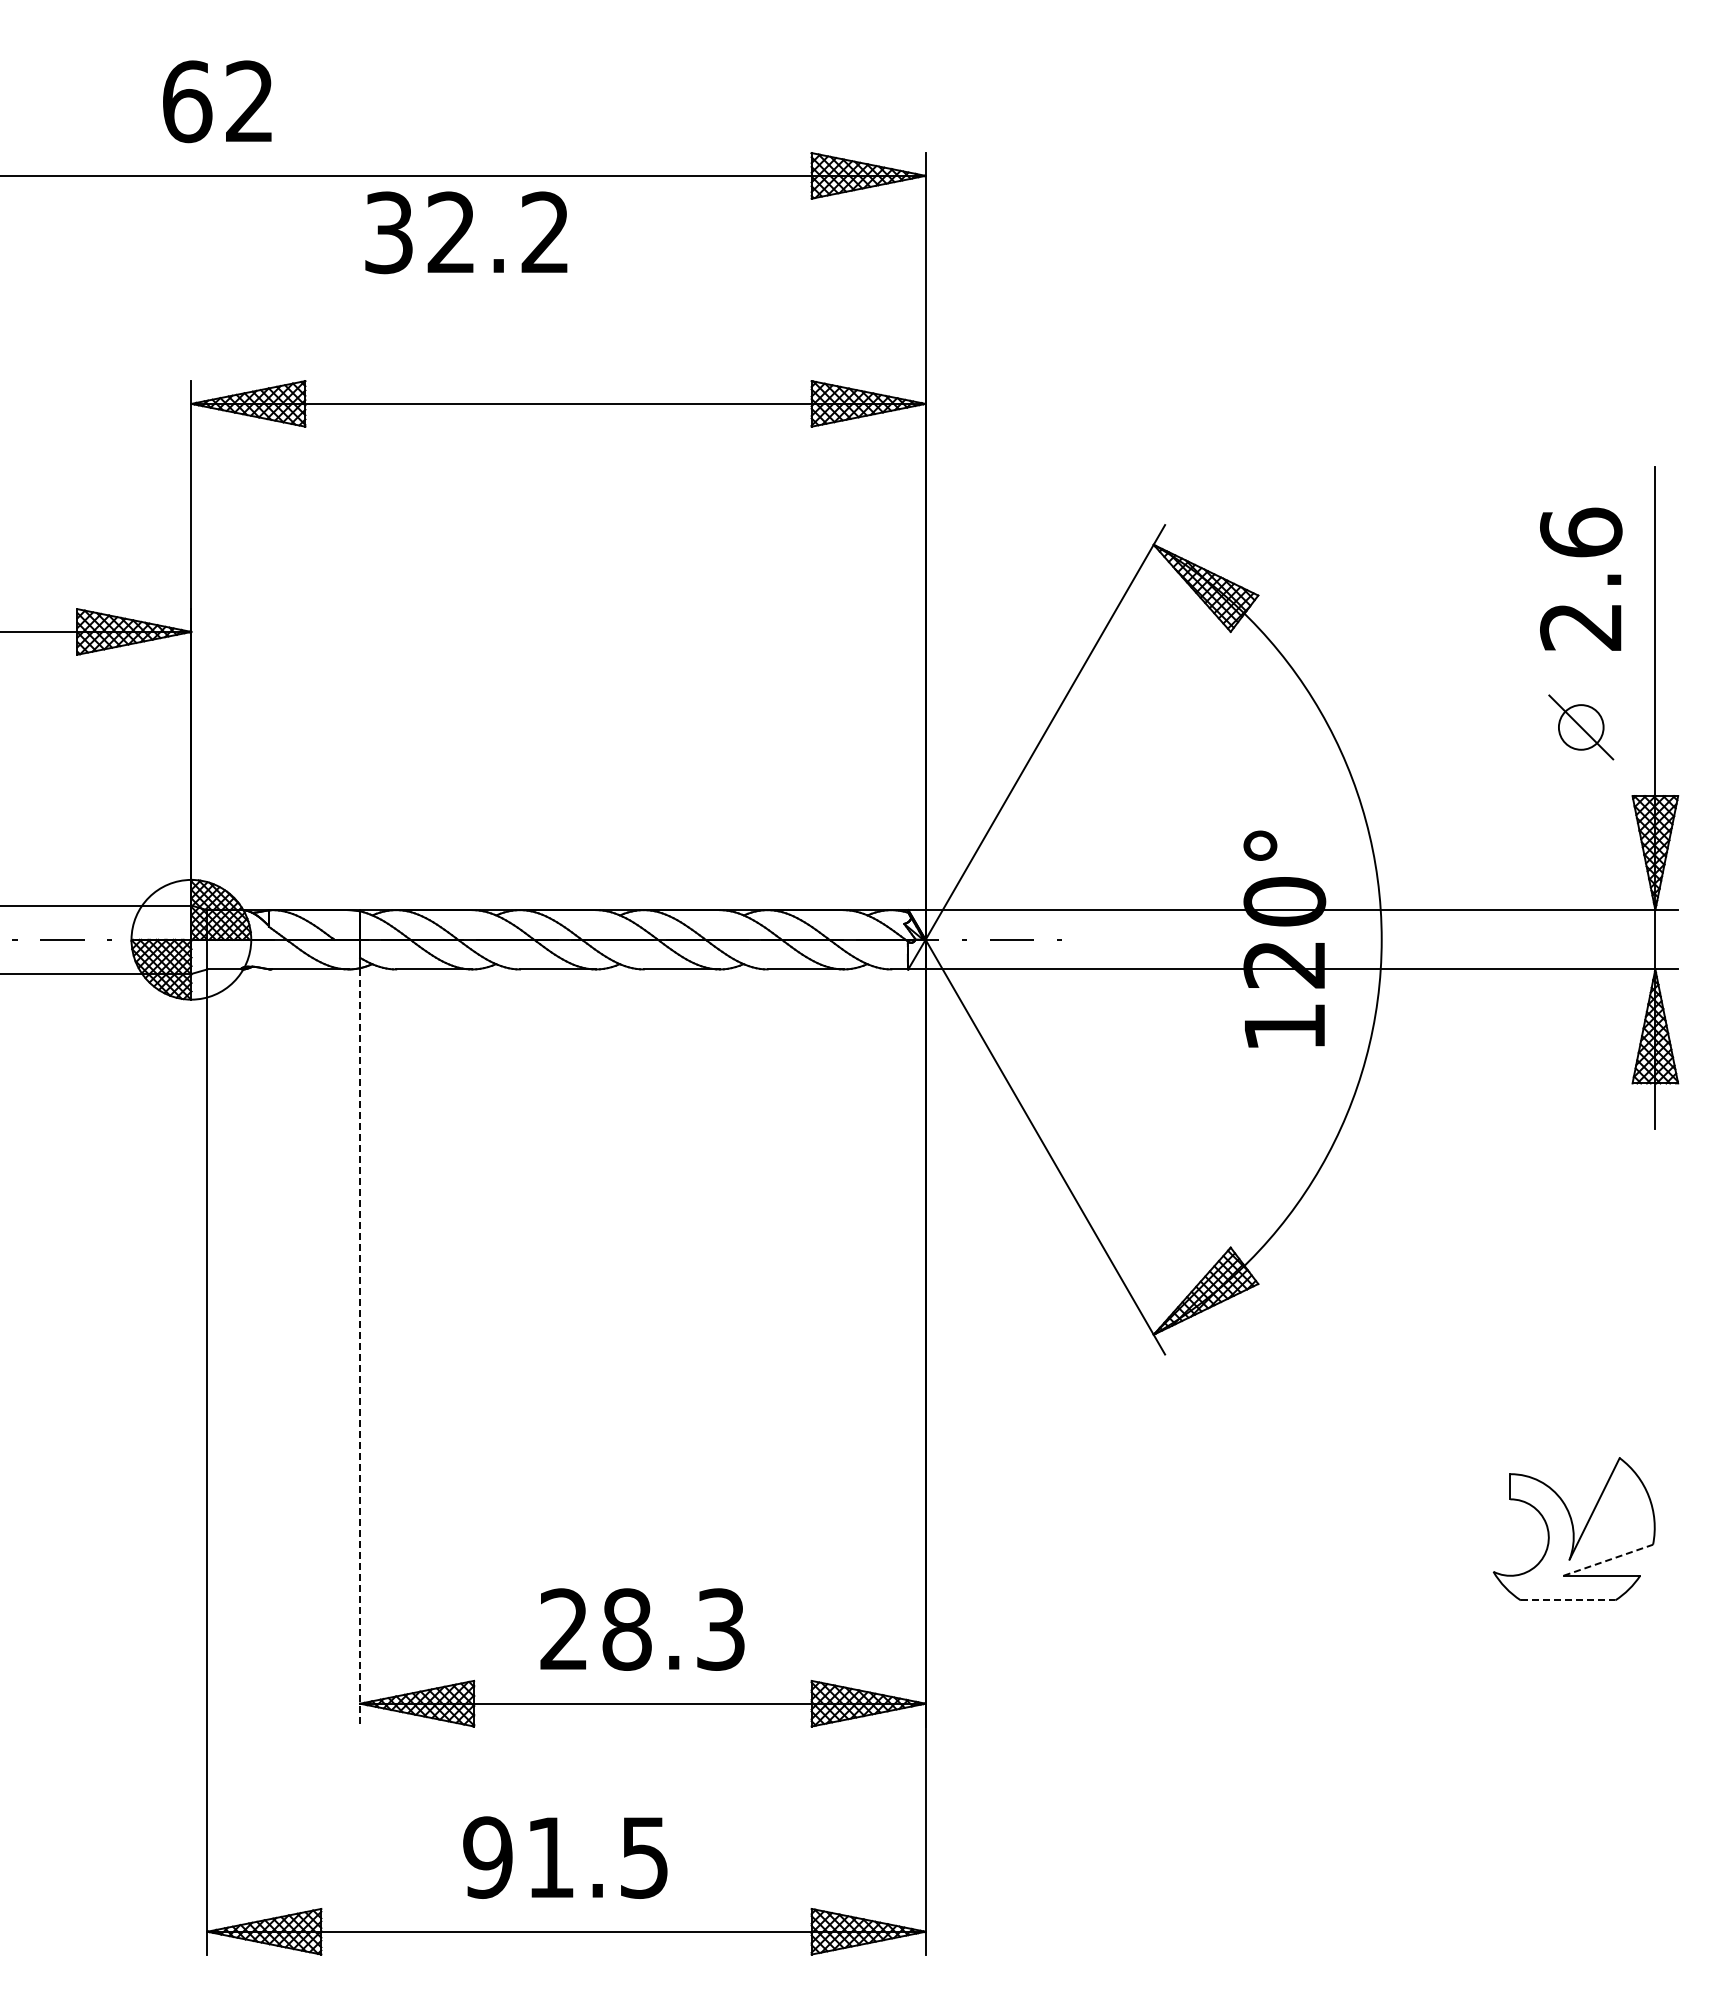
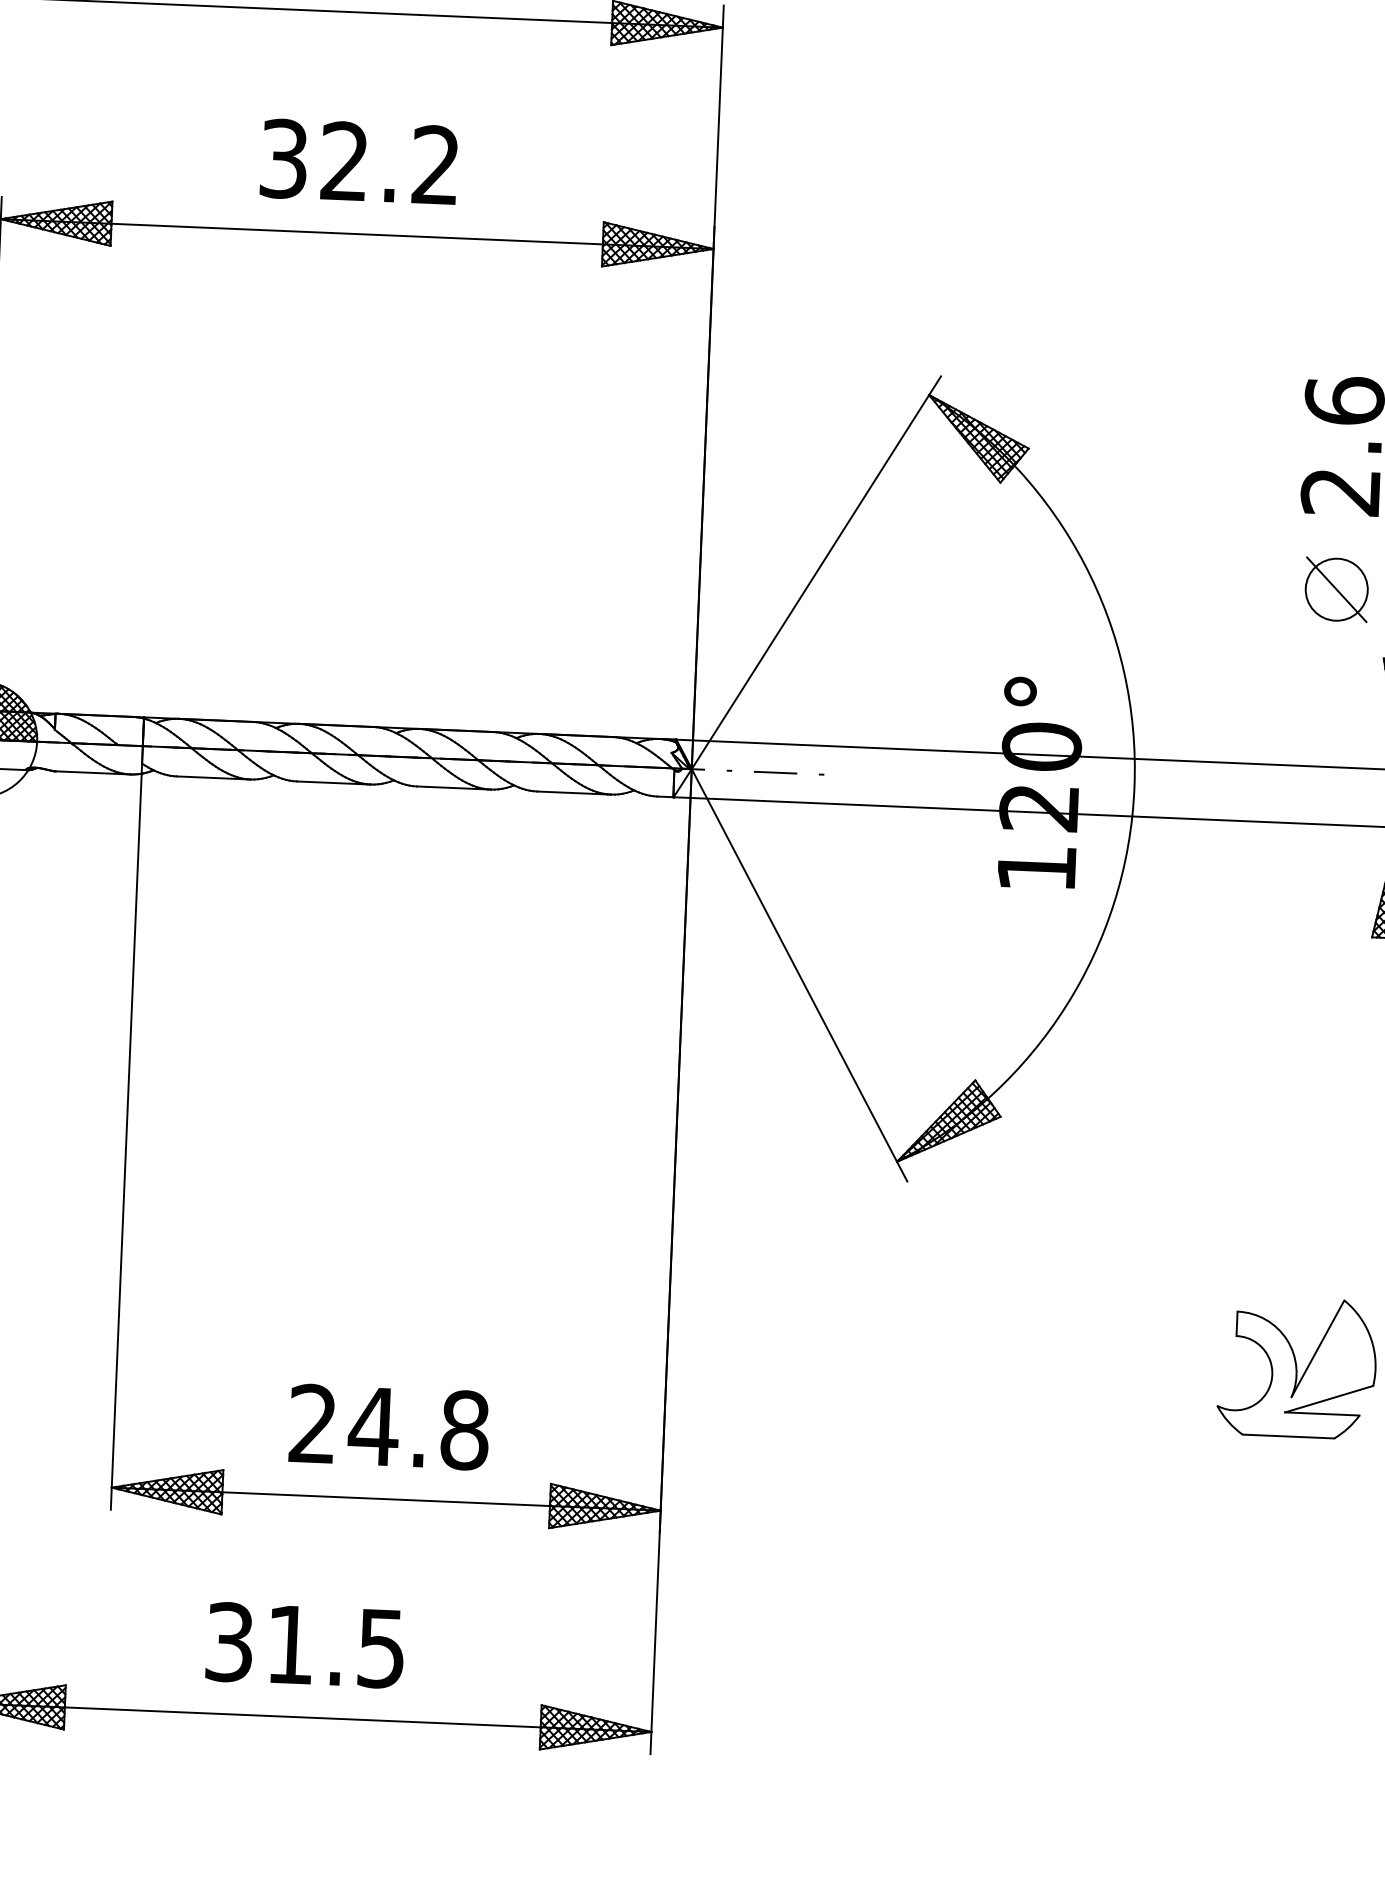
text: (466, 232) -> (359, 161), moved
circle: (1581, 727) -> (1336, 589), size x1.43
line: (360, 1347) -> (126, 1141), dashed -> solid
line: (1608, 1560) -> (1329, 1399), dashed -> solid
line: (1568, 1600) -> (1288, 1436), dashed -> solid
text: (672, 1629) -> (417, 1428), 28.3 -> 24.8
text: (487, 1857) -> (229, 1642), 91.5 -> 31.5

